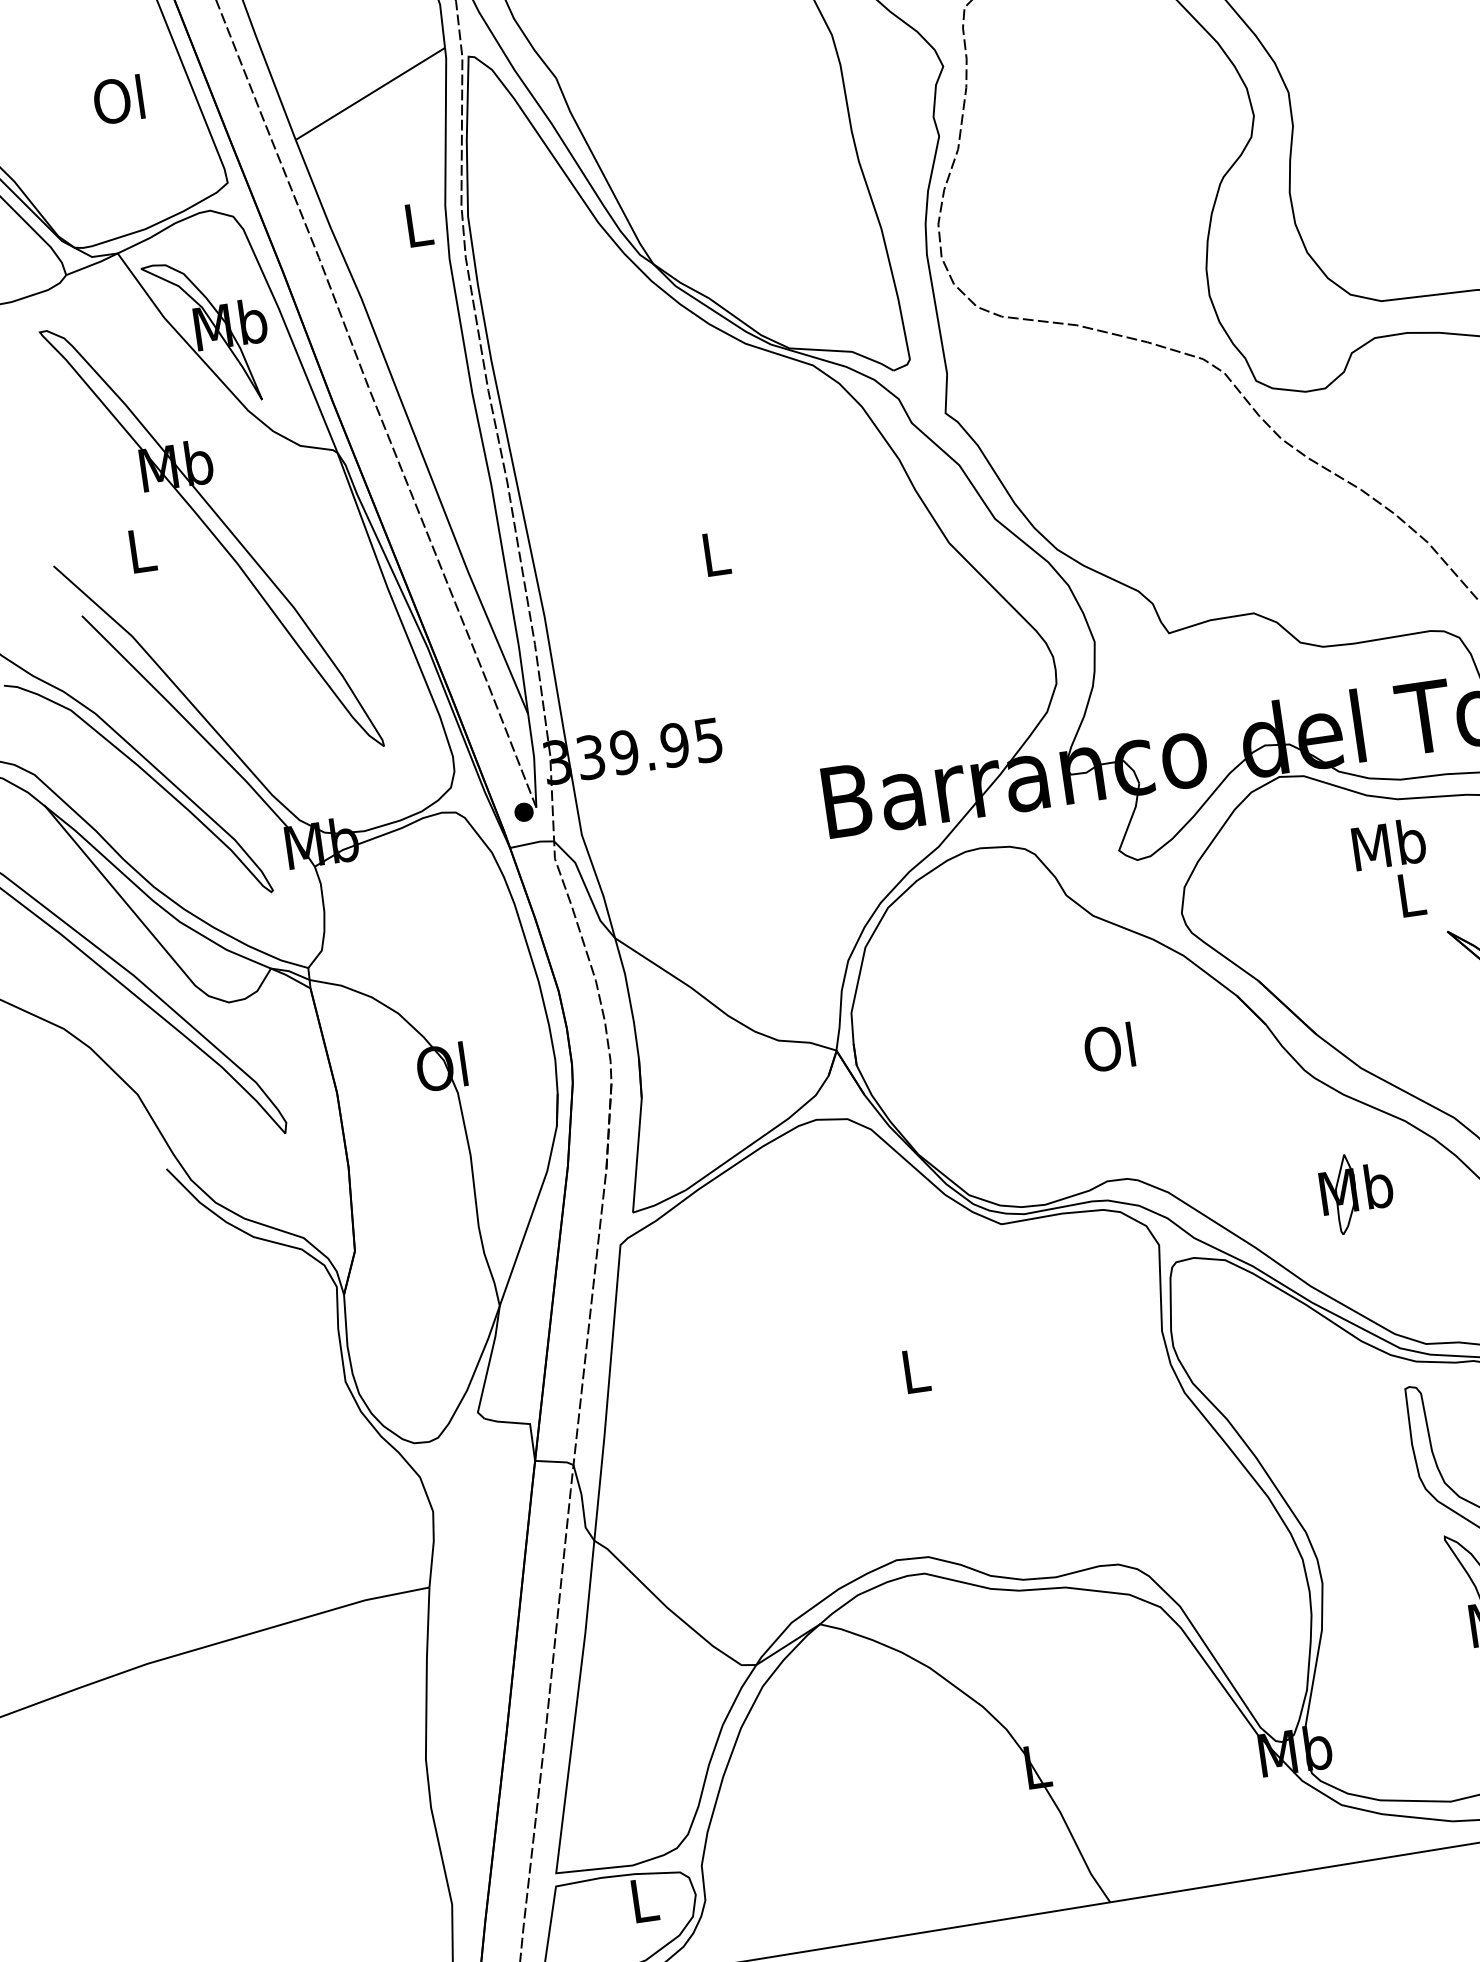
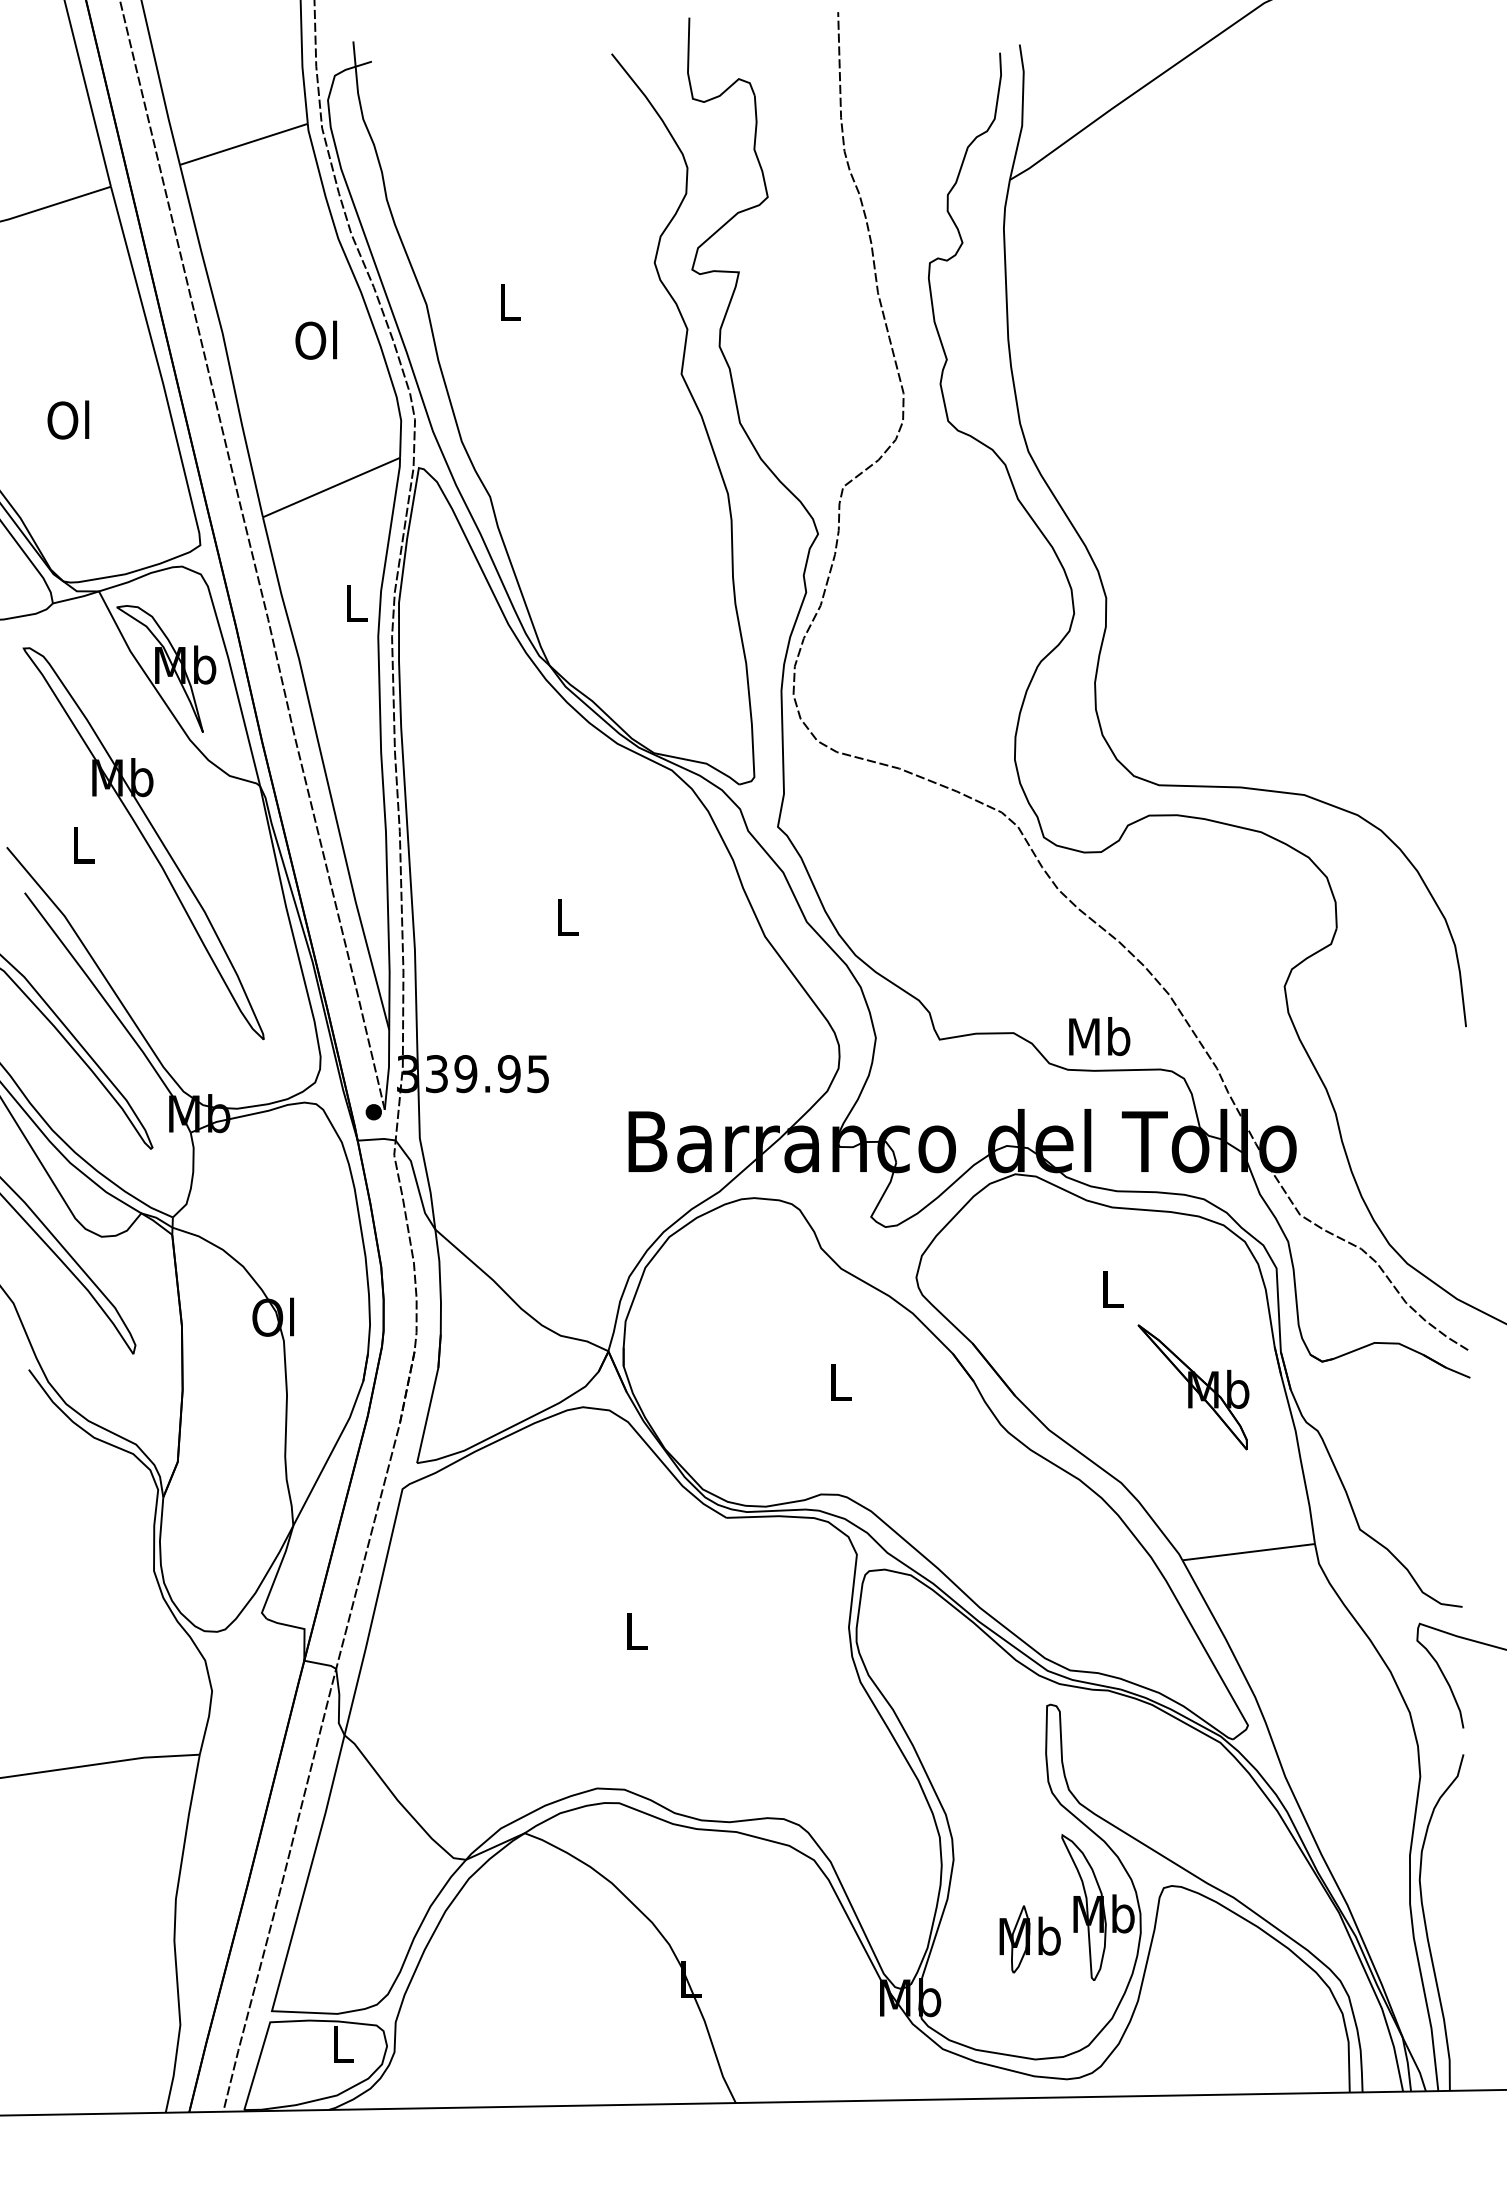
text: (118, 99) -> (68, 419), moved
text: (1388, 844) -> (1099, 1036), moved
text: (1108, 1047) -> (838, 1381), Ol -> L
part: (1356, 1192) -> (1029, 1939), moved

